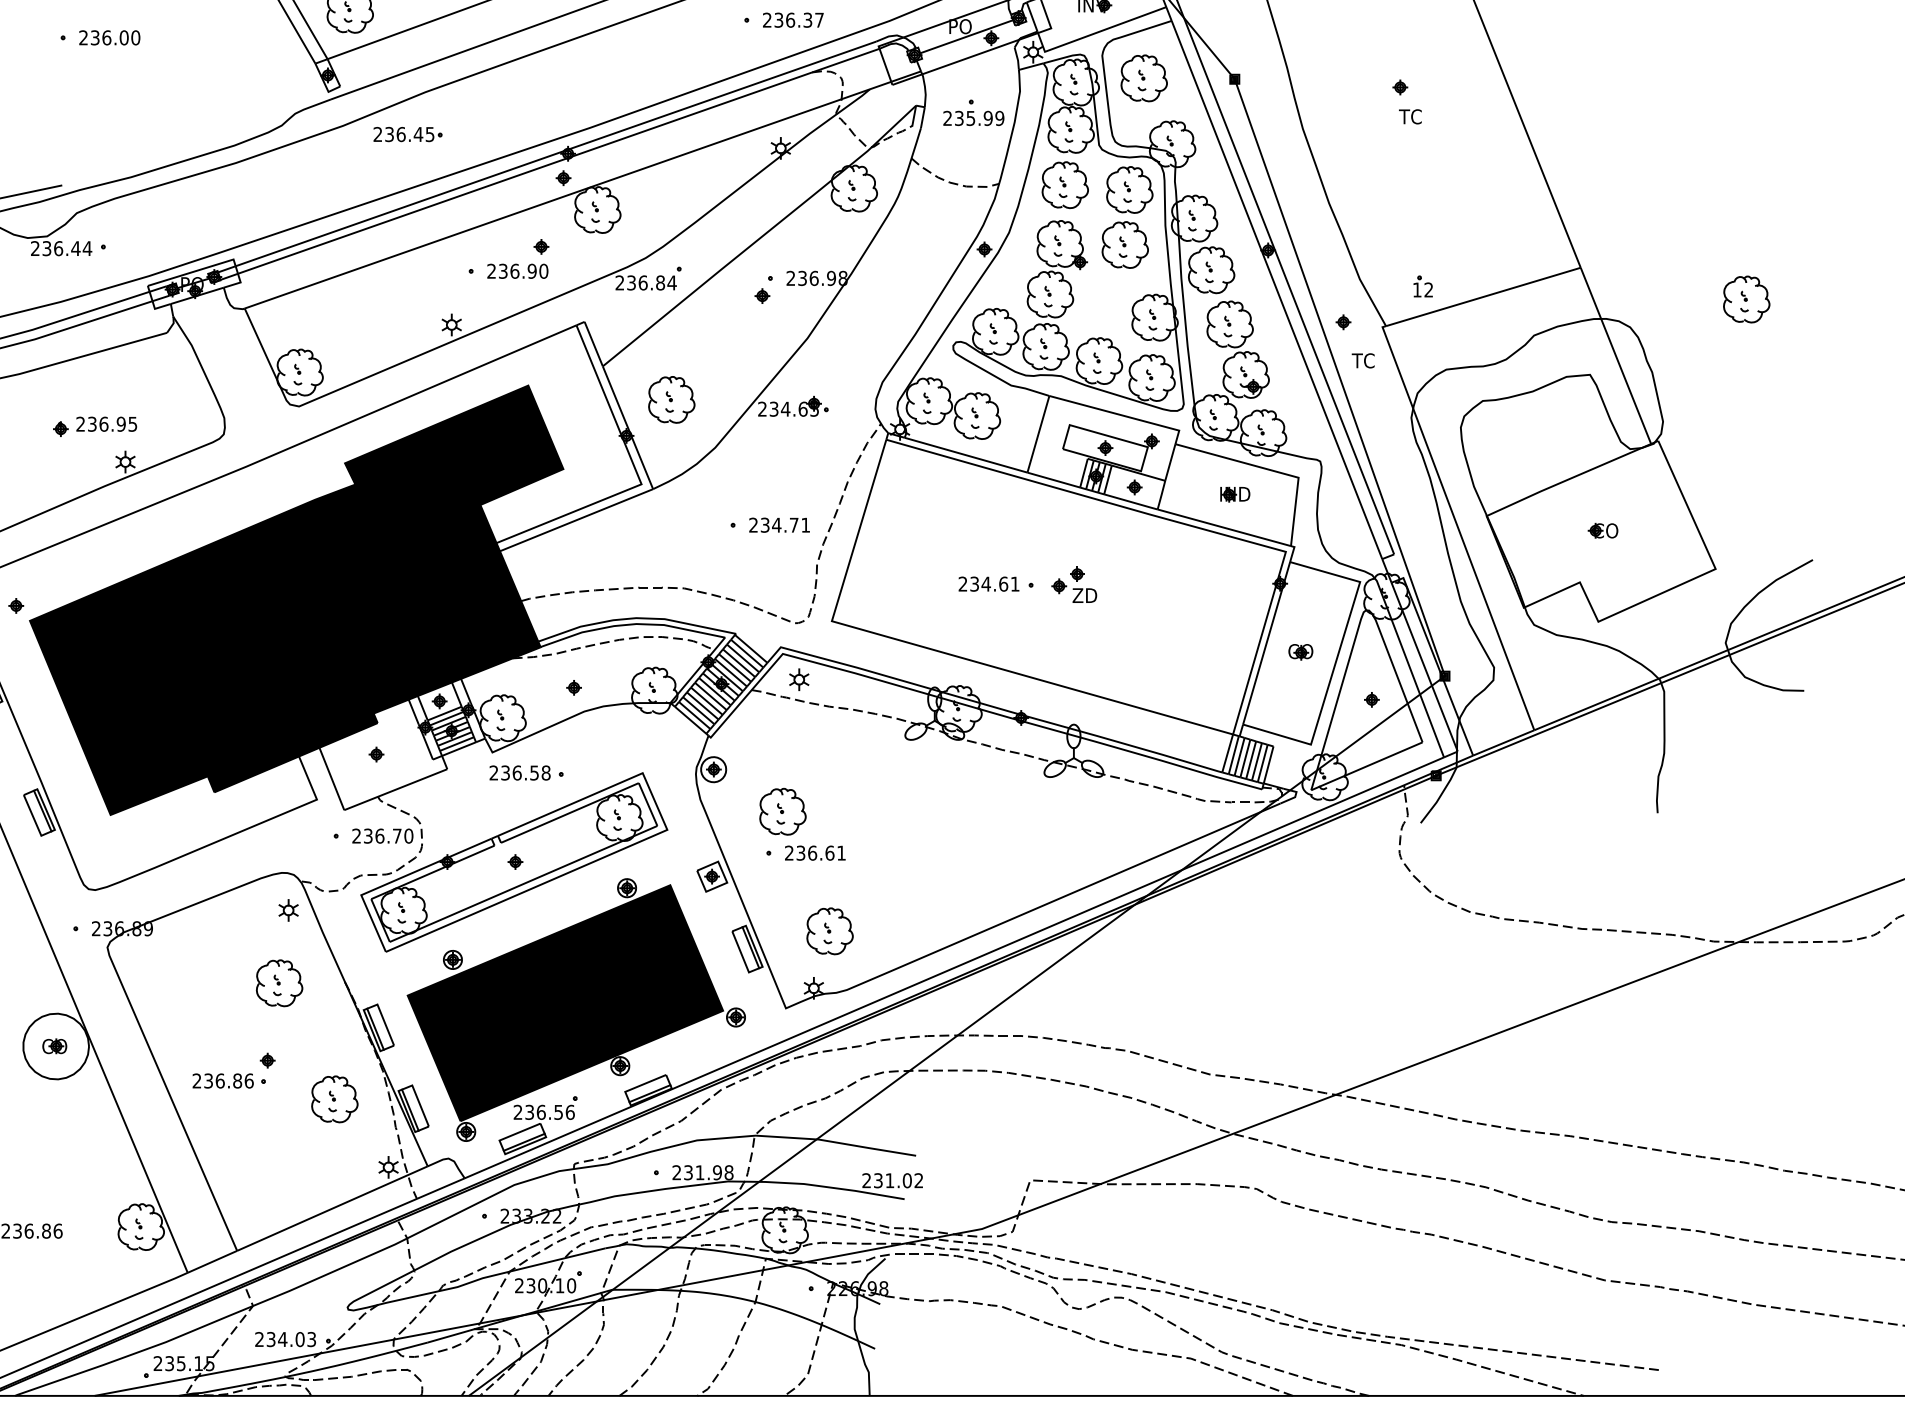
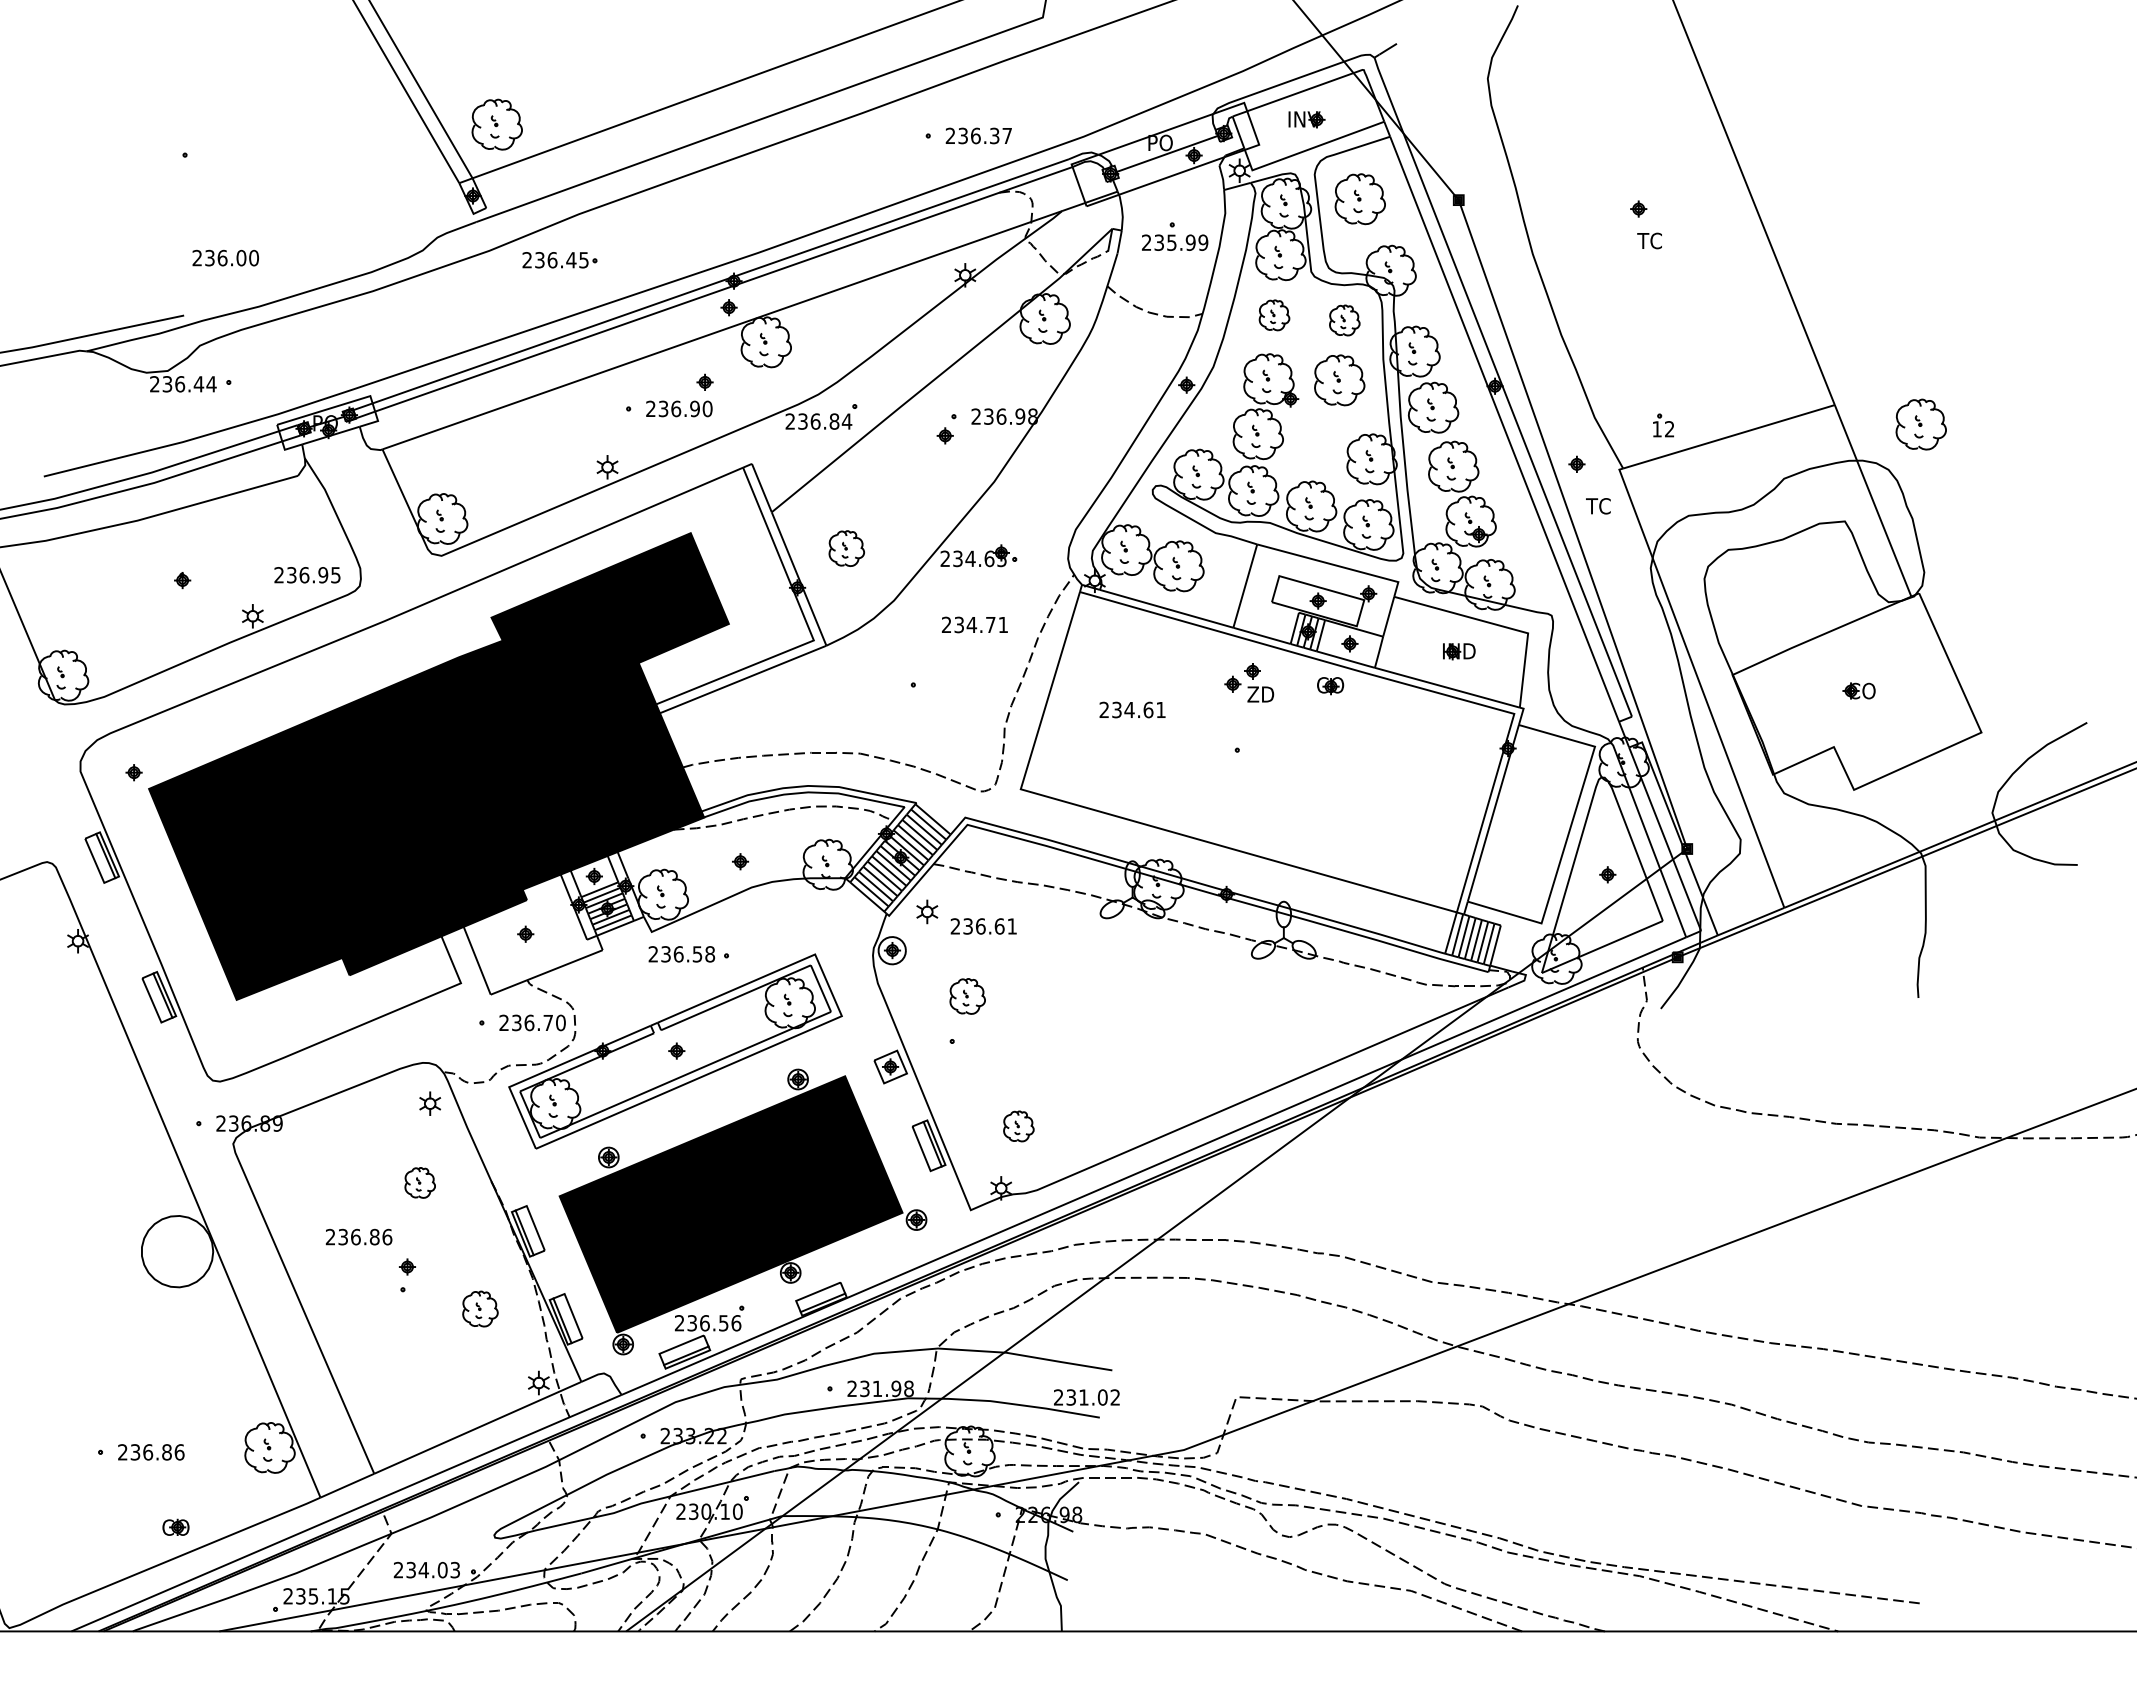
text: (109, 37) -> (225, 257), moved
part: (1065, 185) -> (1274, 315), size x0.6
part: (1129, 189) -> (1344, 320), size x0.6
part: (1746, 299) -> (1920, 424), moved
part: (671, 399) -> (846, 548), size x0.7
text: (106, 424) -> (307, 575), moved
text: (779, 524) -> (974, 624), moved
text: (988, 583) -> (1132, 709), moved
part: (1074, 584) -> (1249, 682), moved
part: (1300, 652) -> (1330, 686), moved
part: (799, 679) -> (927, 911), moved
part: (782, 811) -> (967, 996), size x0.7
text: (815, 853) -> (983, 926), moved
part: (829, 931) -> (1018, 1126), size x0.6
part: (278, 982) -> (419, 1182), size x0.6
part: (54, 1045) -> (175, 1526), moved
text: (222, 1080) -> (358, 1236), moved
part: (334, 1098) -> (480, 1308), size x0.7

